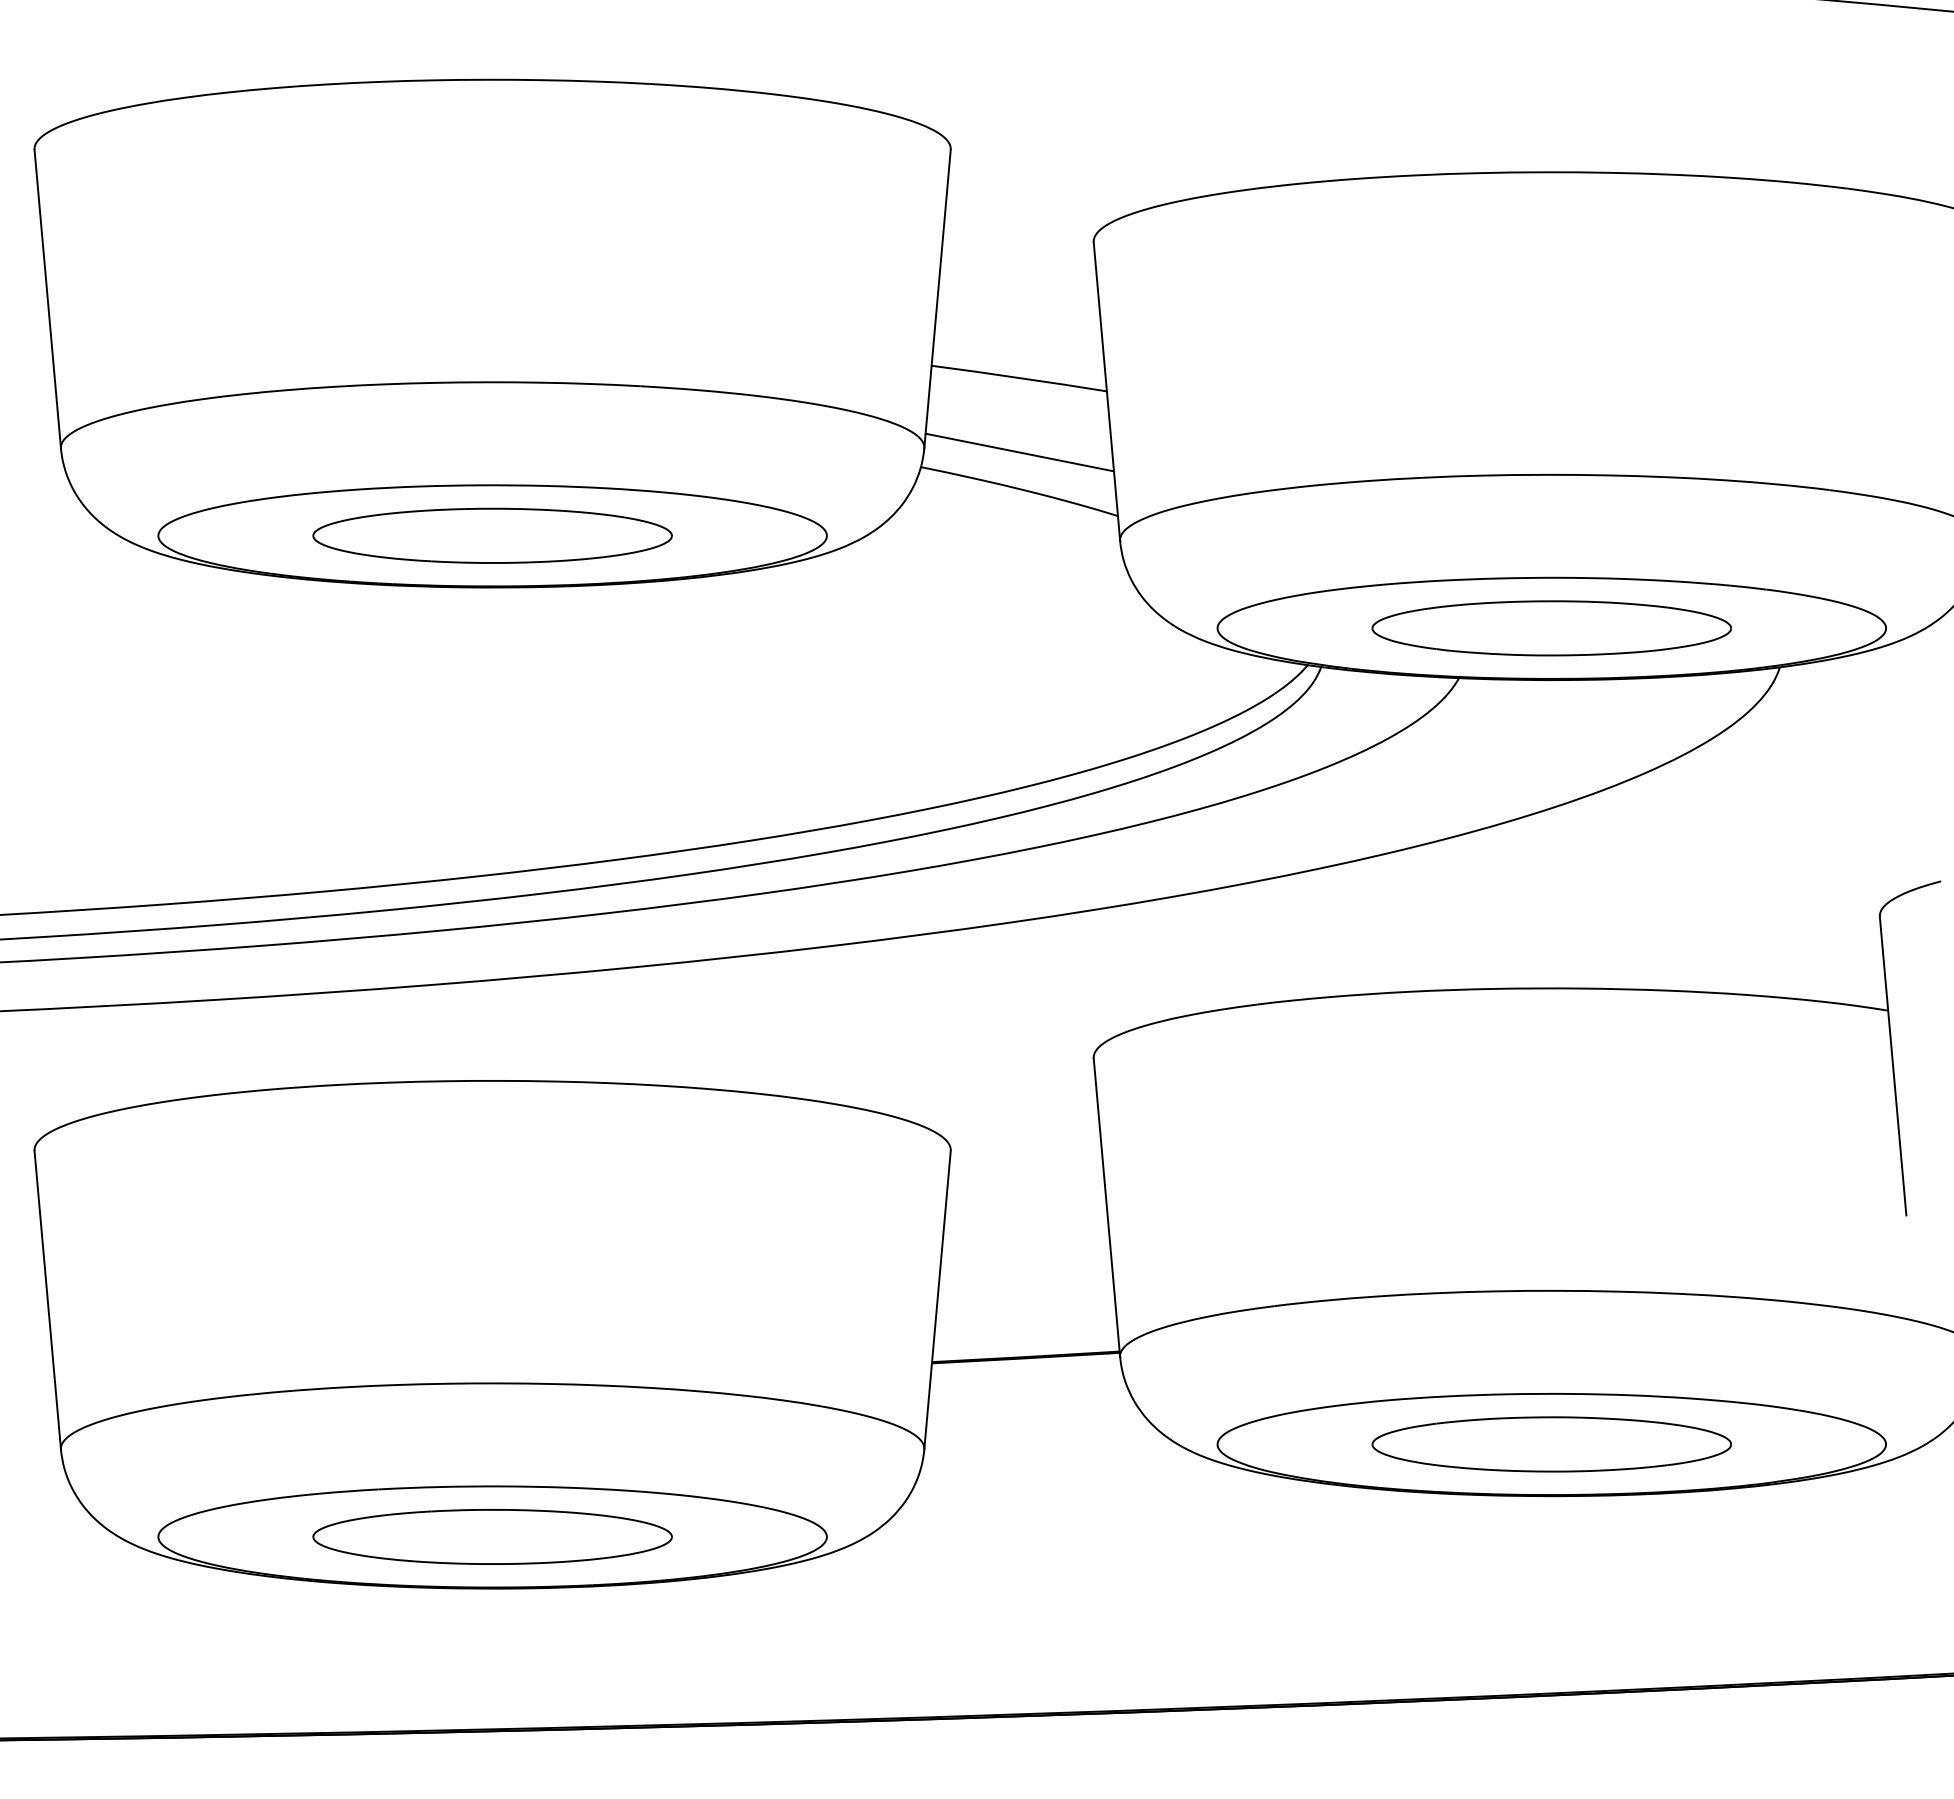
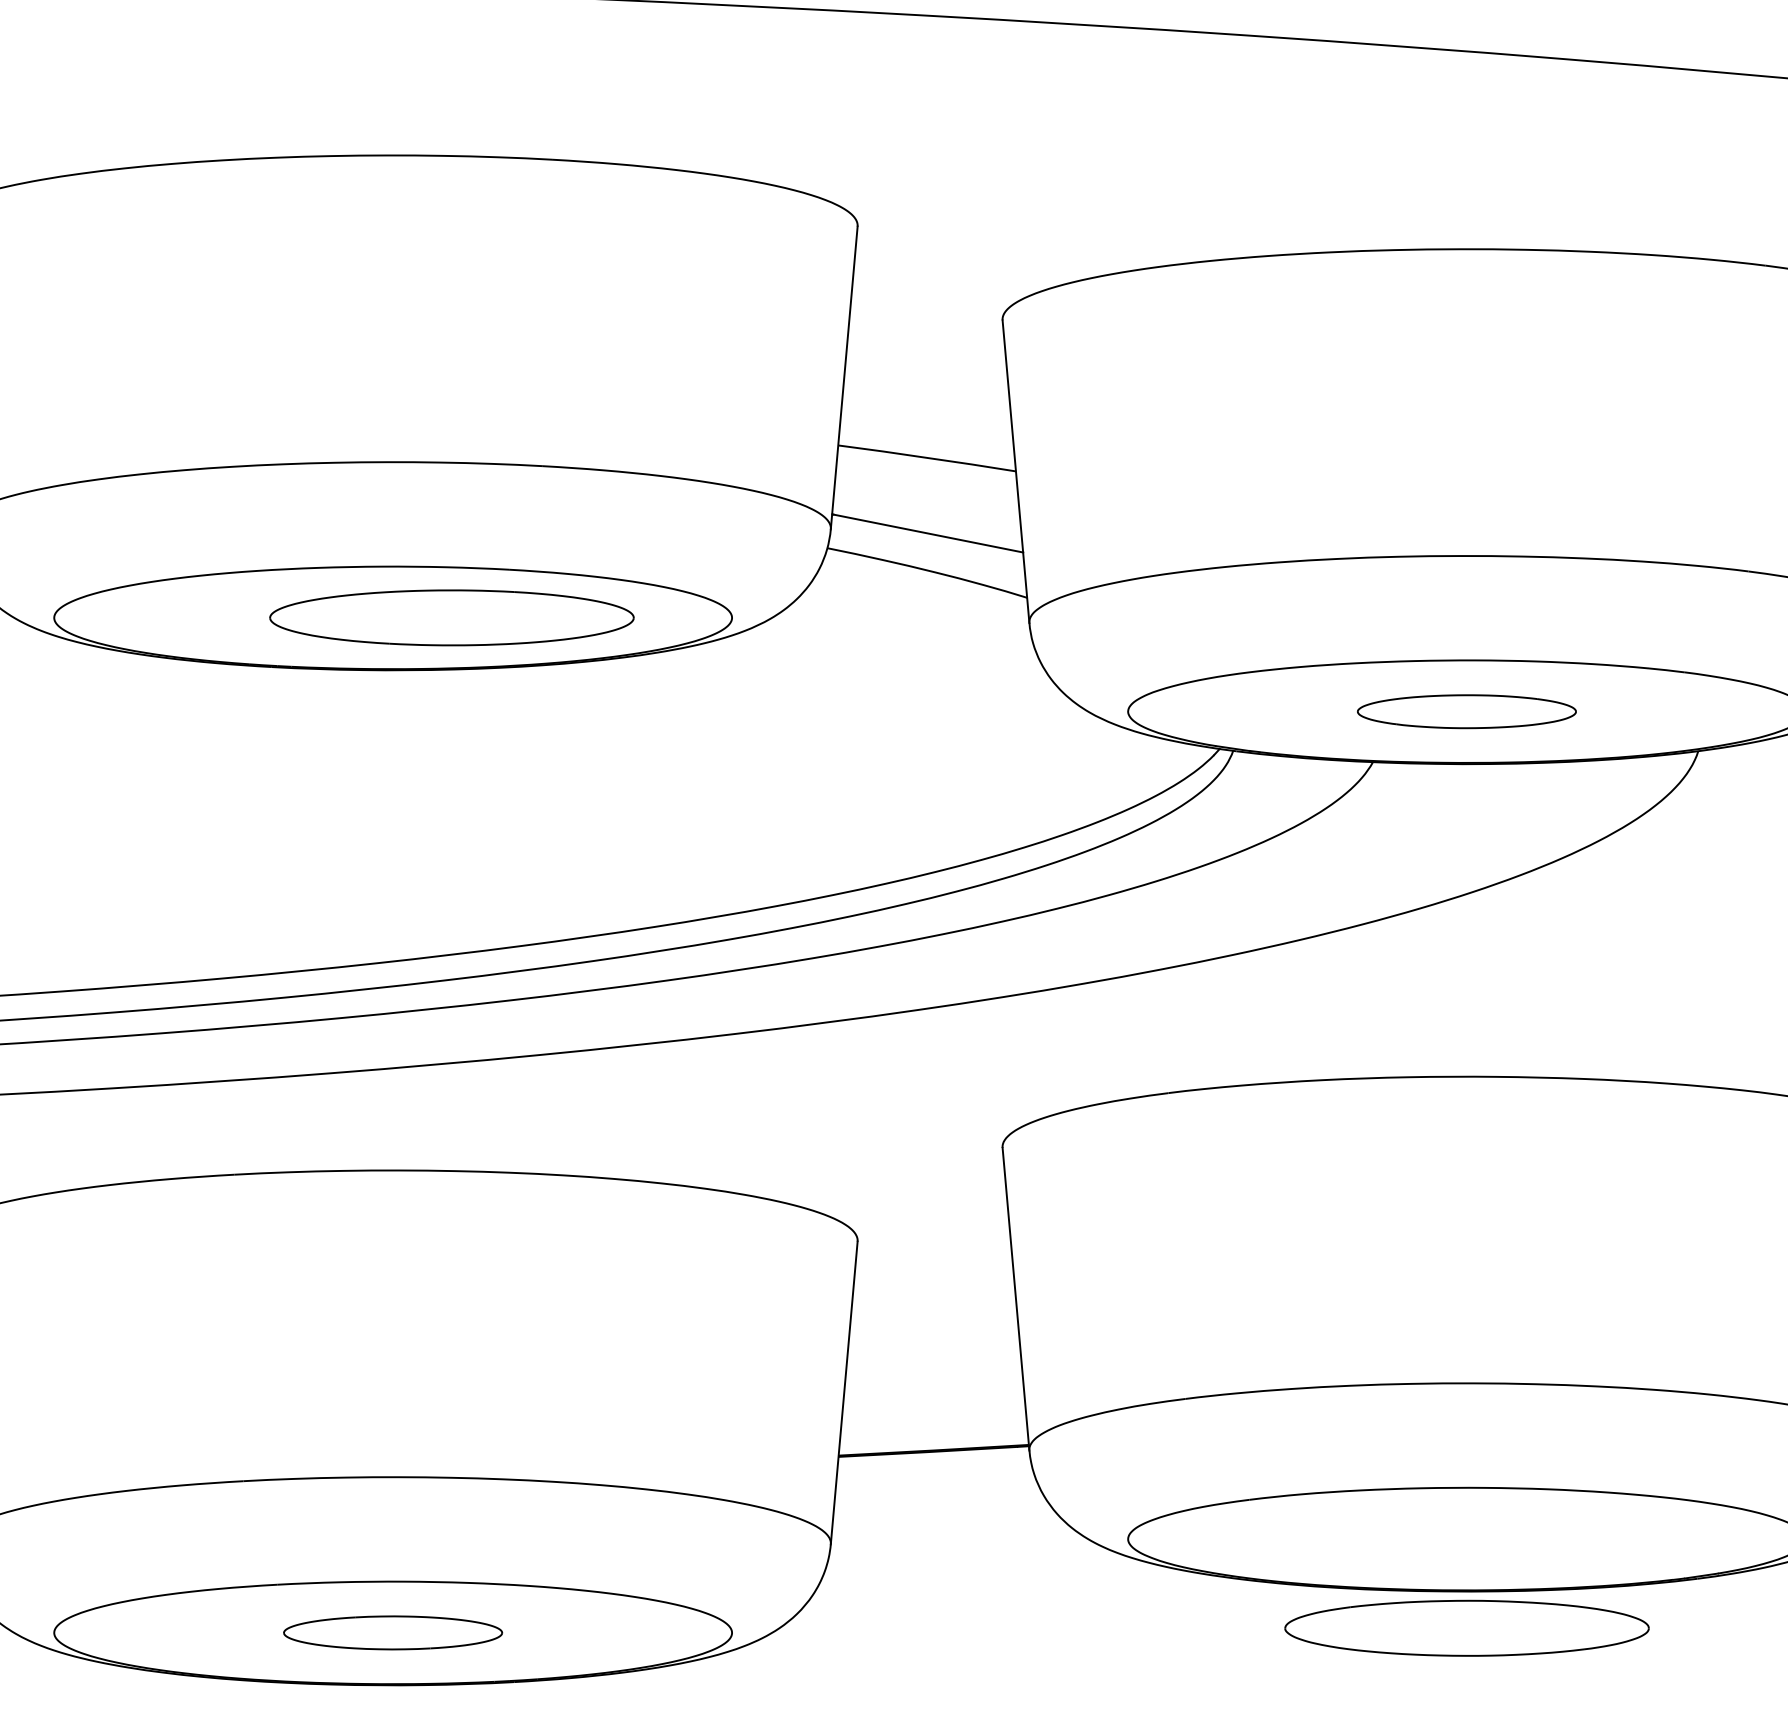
part: (492, 535) -> (451, 617), moved
part: (1551, 628) -> (1466, 711), size x0.6
part: (1551, 1444) -> (1466, 1628), moved
part: (492, 1536) -> (393, 1632), size x0.6

